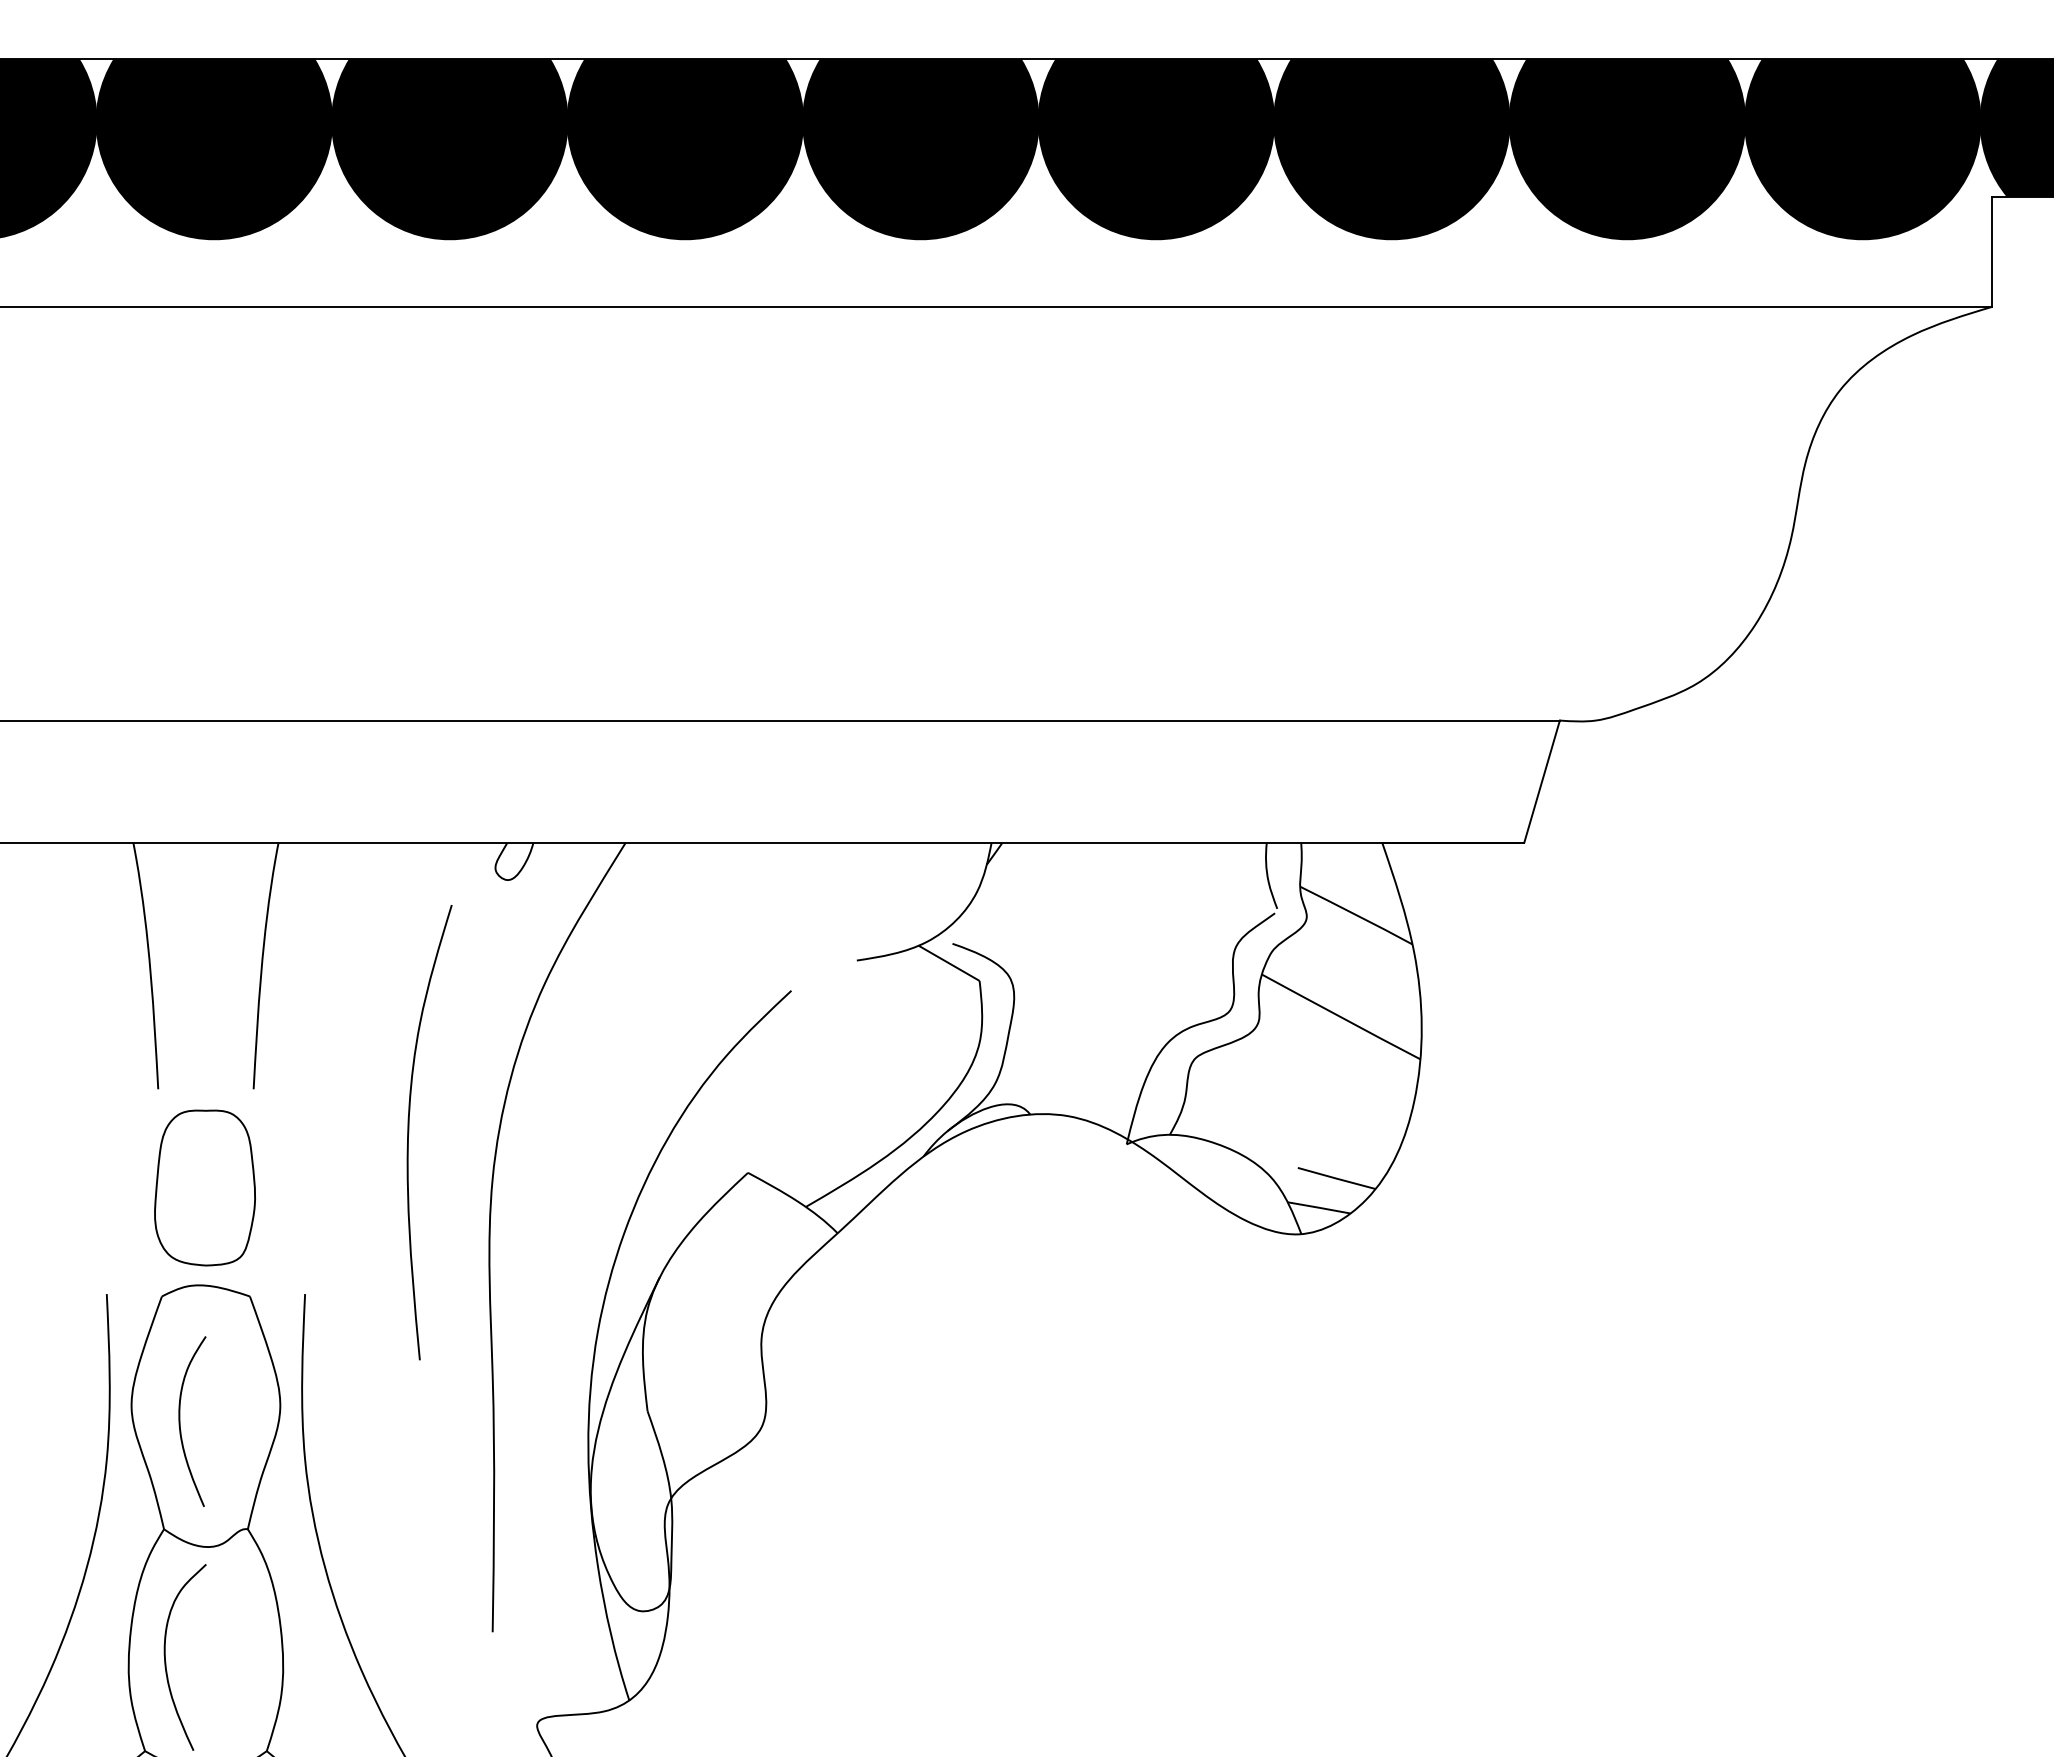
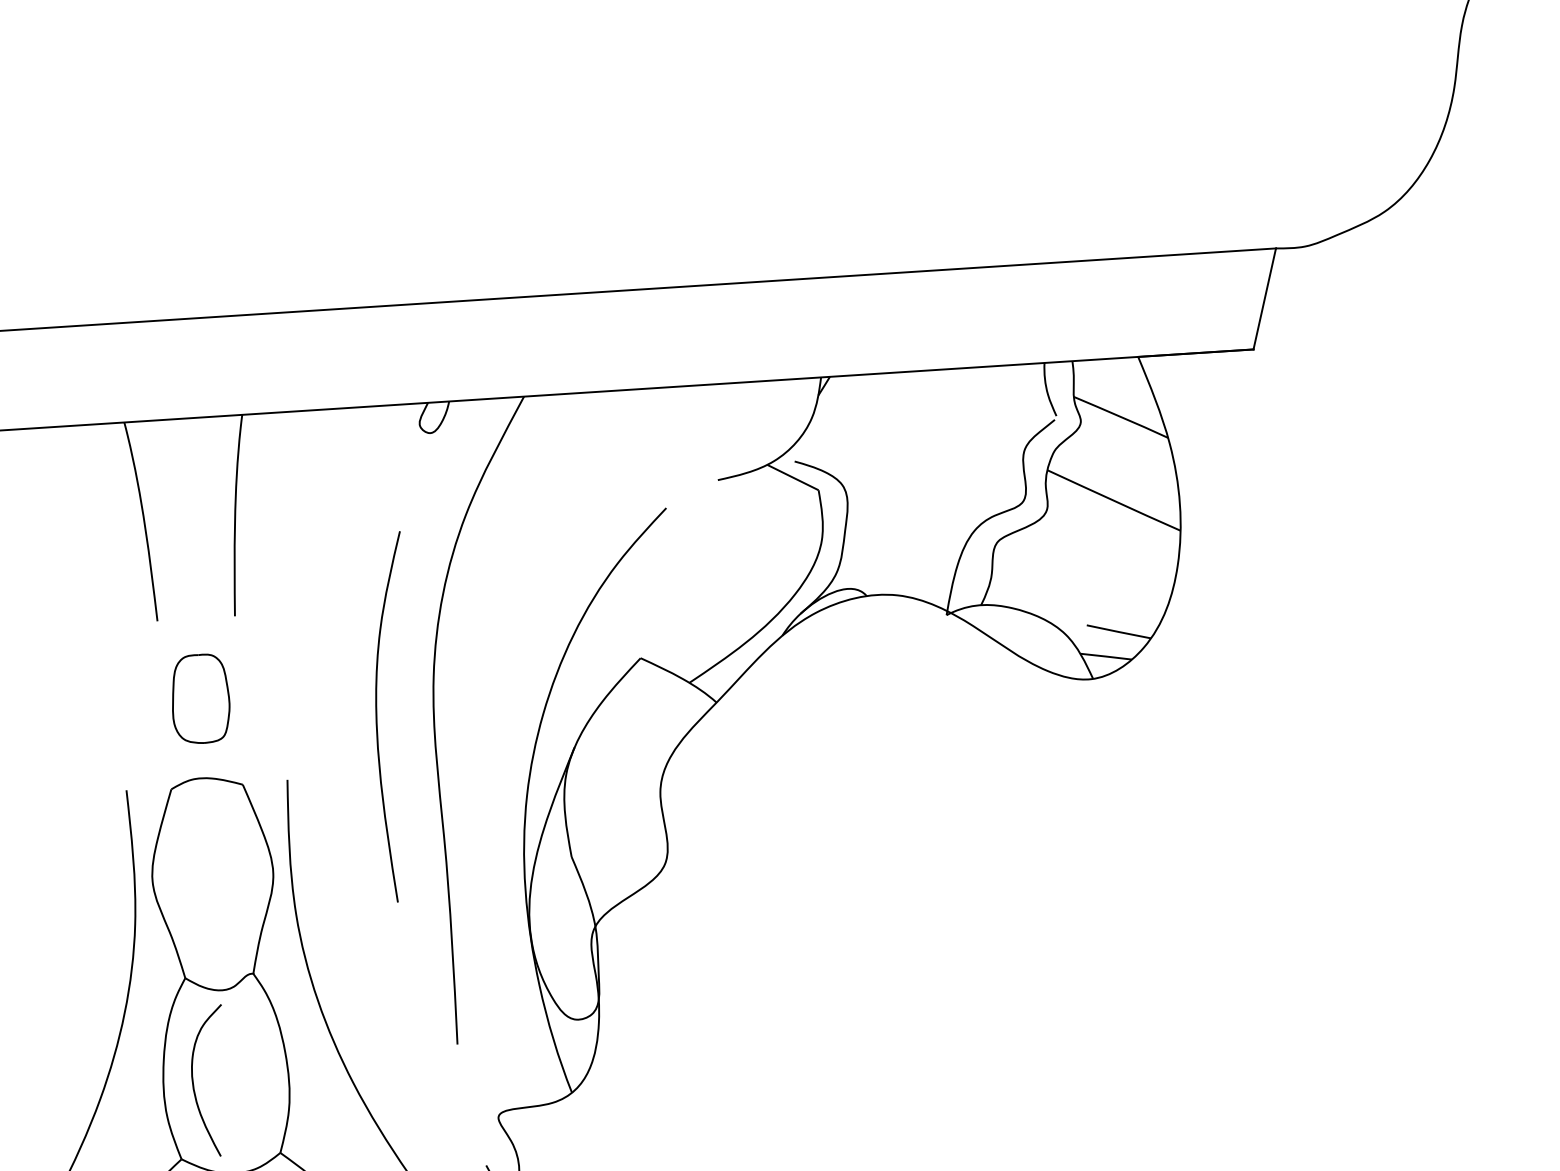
curve: (409, 1132) -> (377, 718), moved
part: (204, 1187) -> (200, 698), size x0.7
curve: (180, 1421) -> (193, 889), removed

